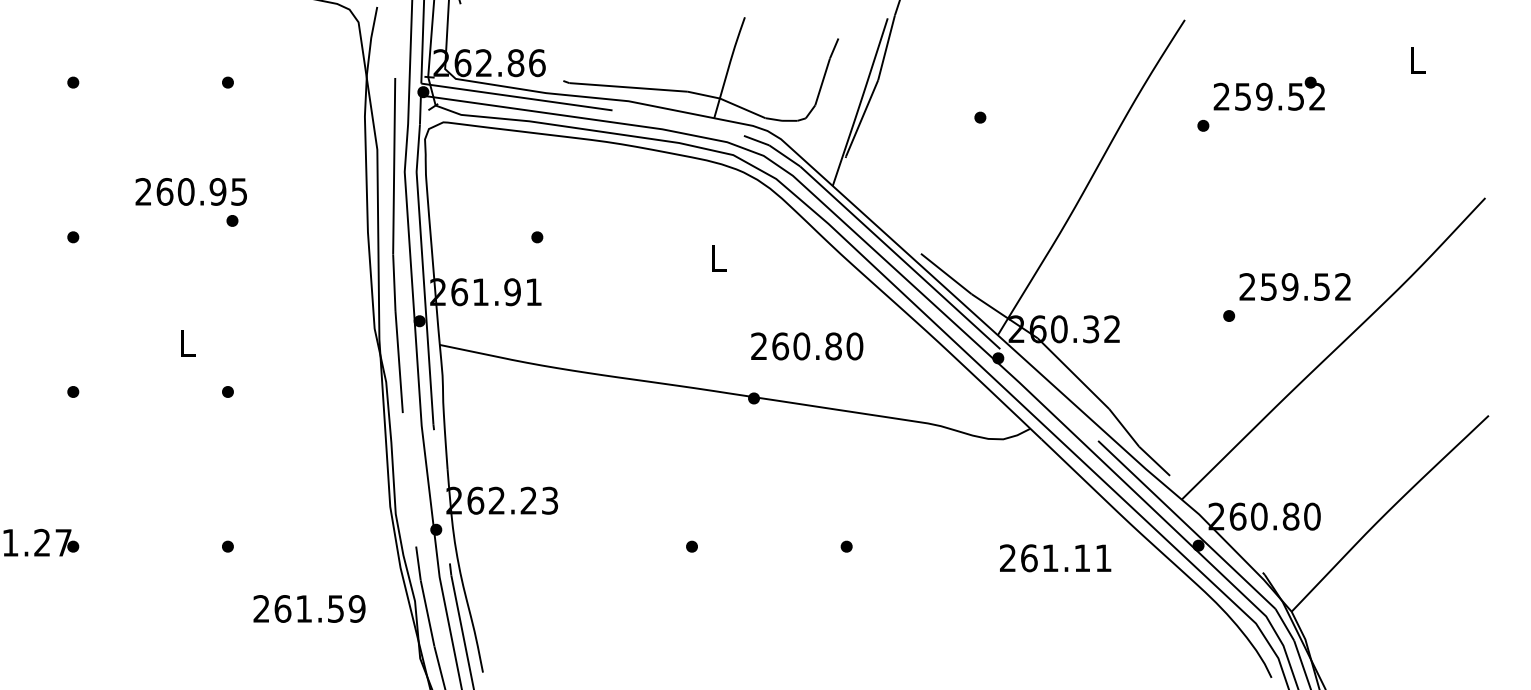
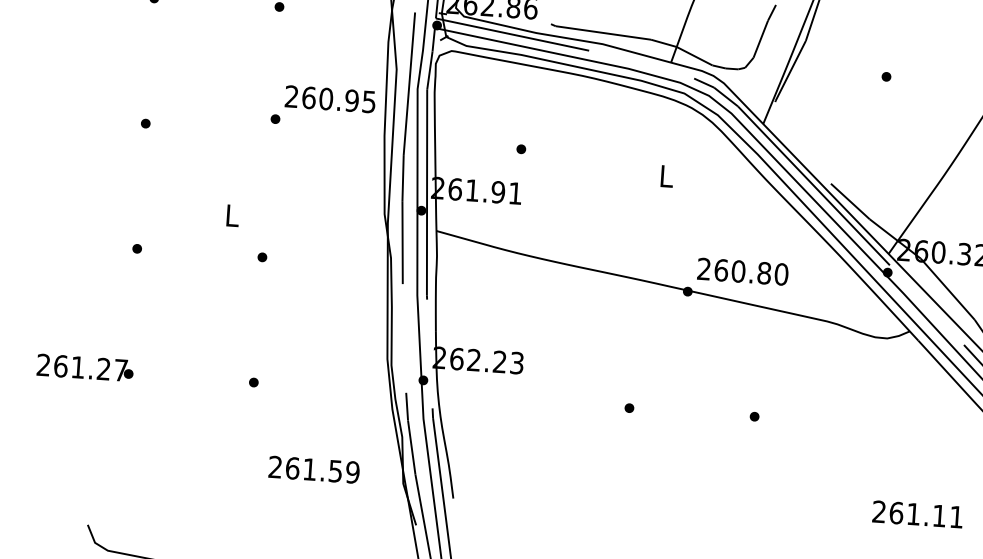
text: (190, 191) -> (329, 98), moved
text: (807, 346) -> (743, 271), moved
text: (1055, 558) -> (917, 514), moved
text: (309, 608) -> (314, 469), moved

